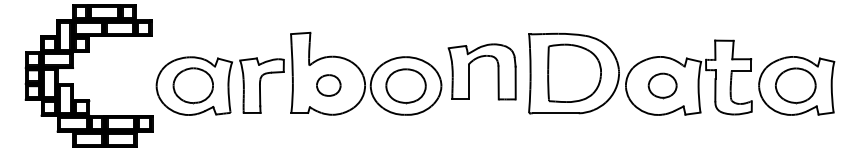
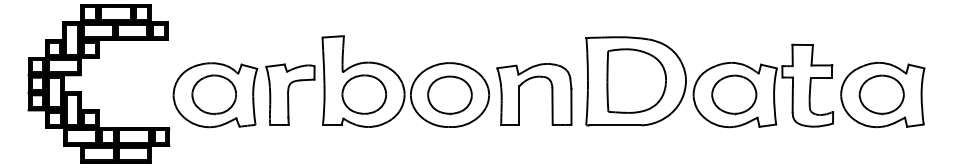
part: (474, 61) -> (525, 82), moved
part: (328, 85) -> (364, 94), size x1.67
part: (662, 85) -> (734, 94), size x1.43

